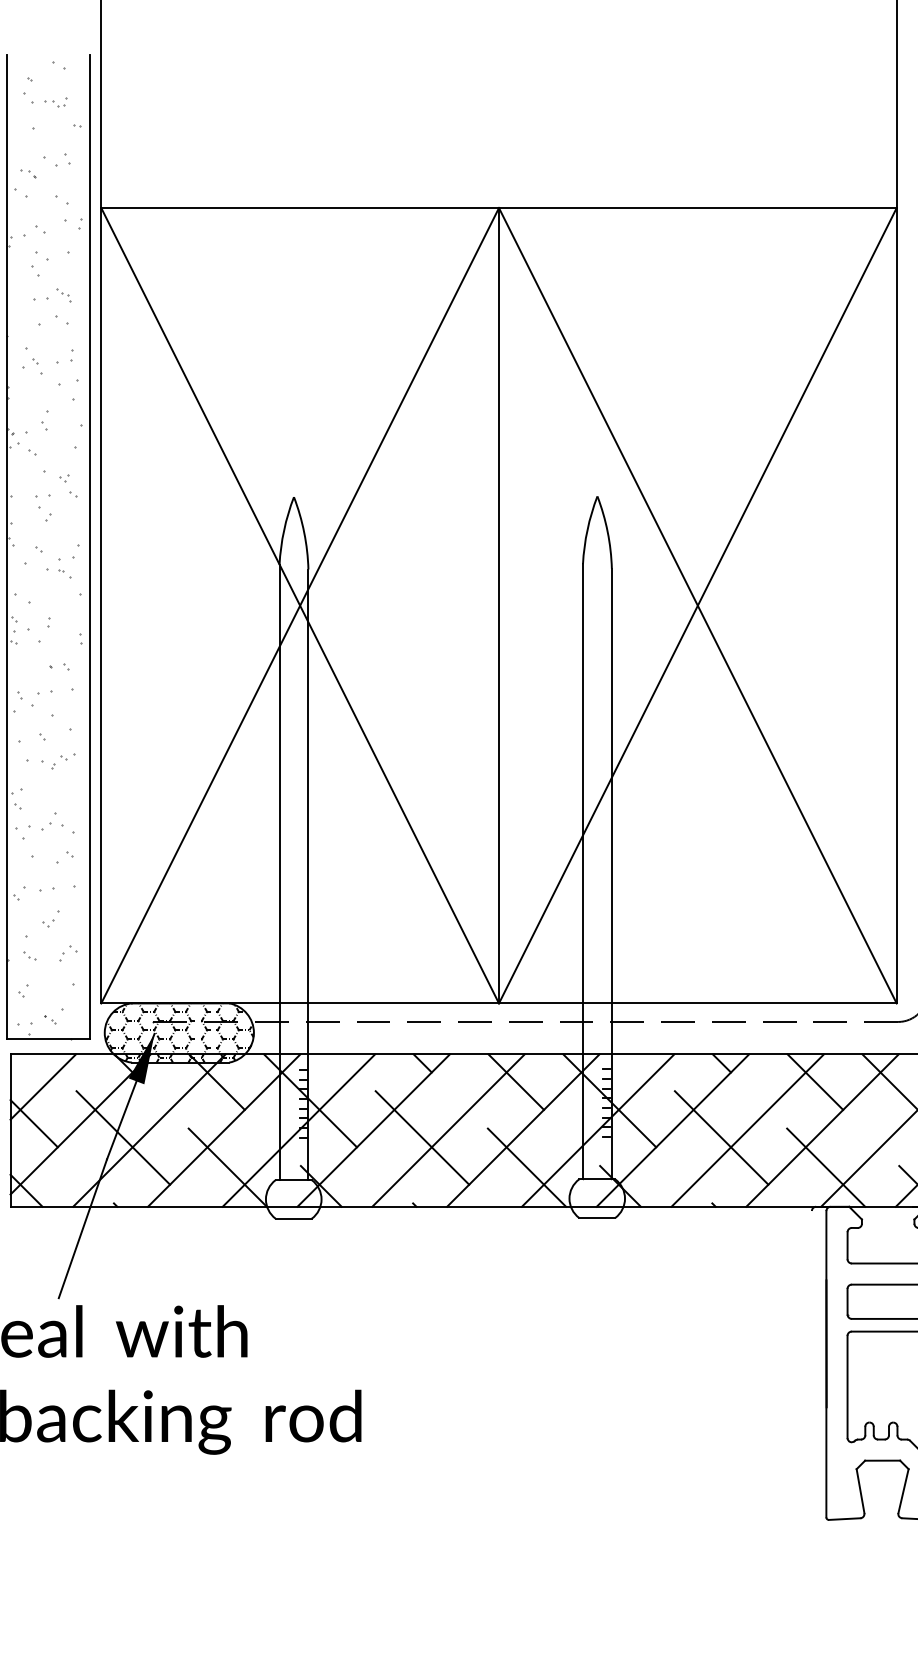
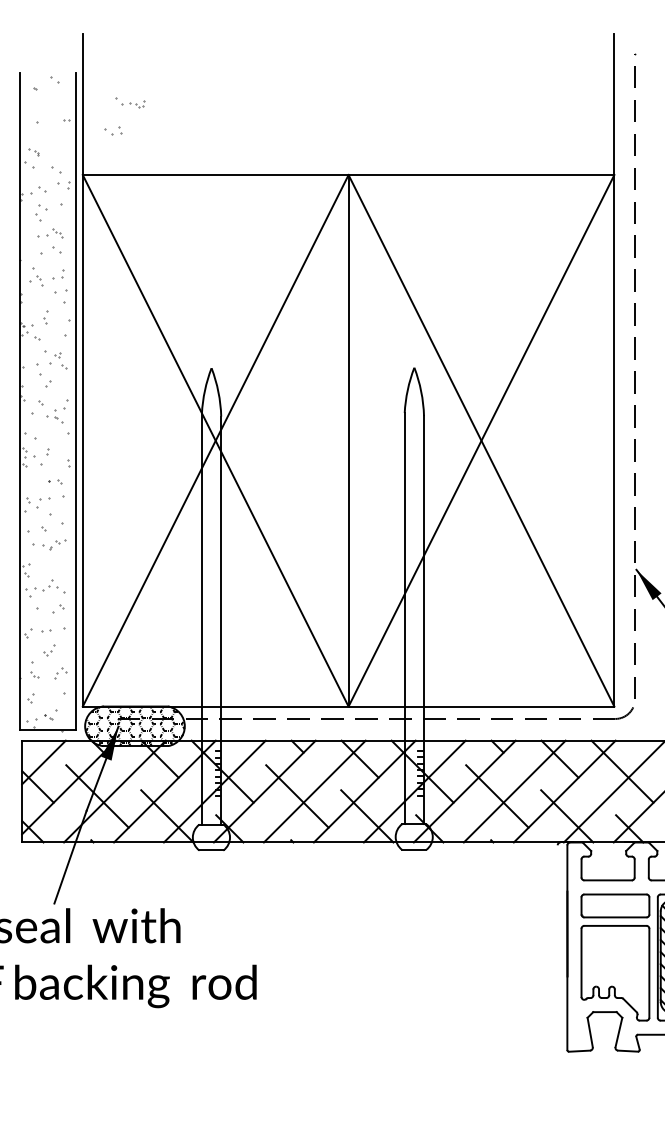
part: (45, 99) -> (130, 102), moved
part: (57, 159) -> (113, 130), moved
part: (42, 508) -> (43, 375), size x1.4

